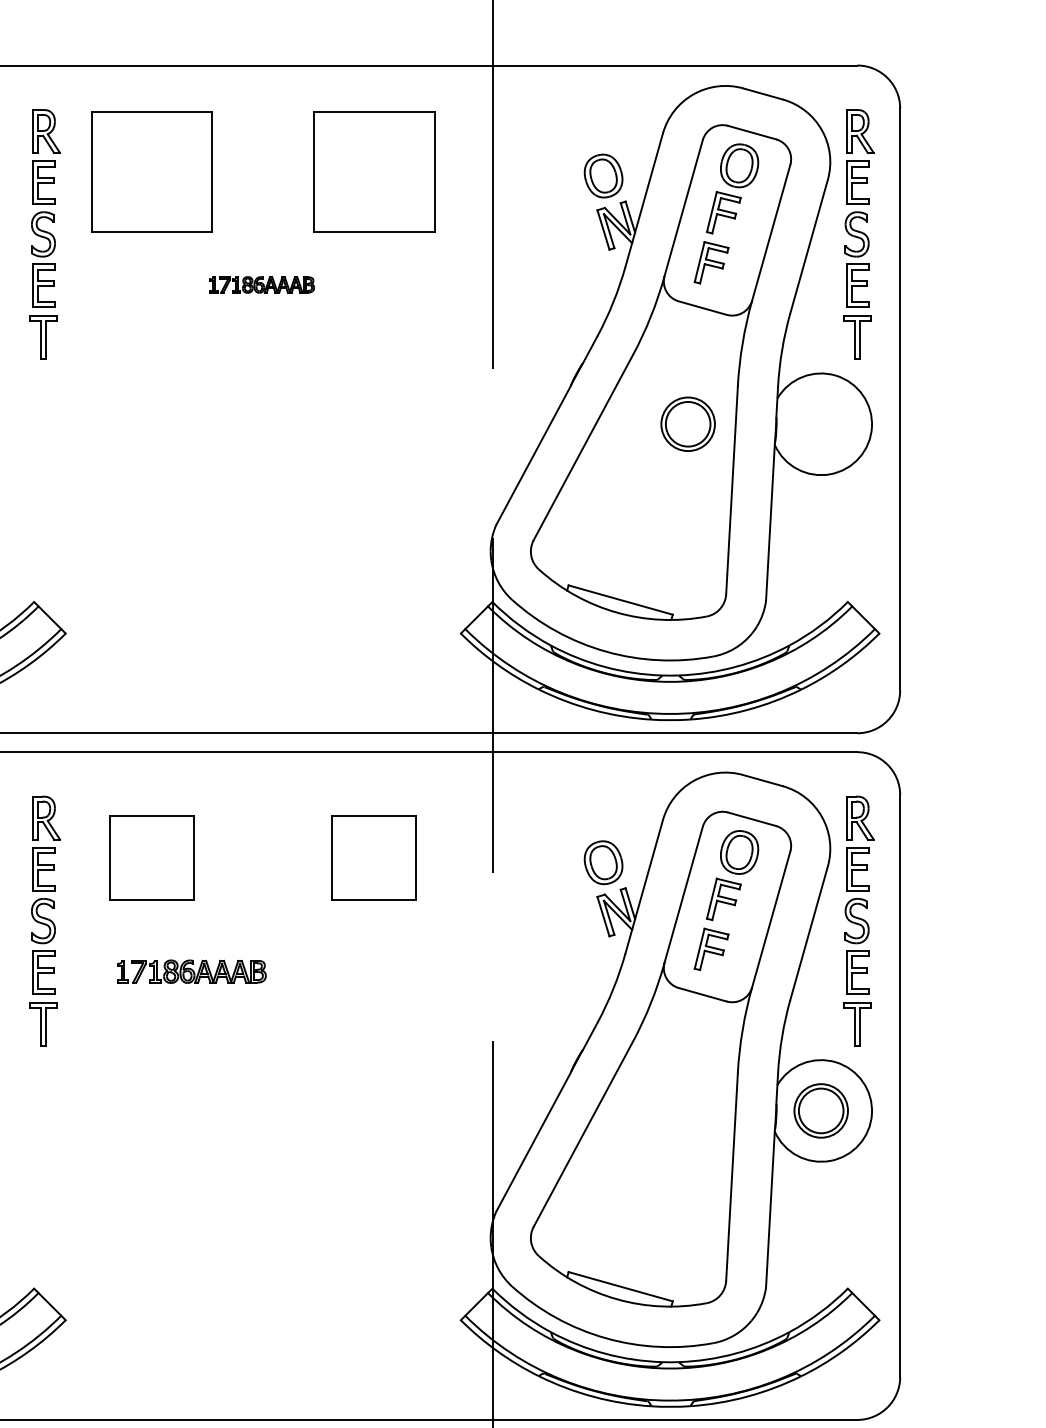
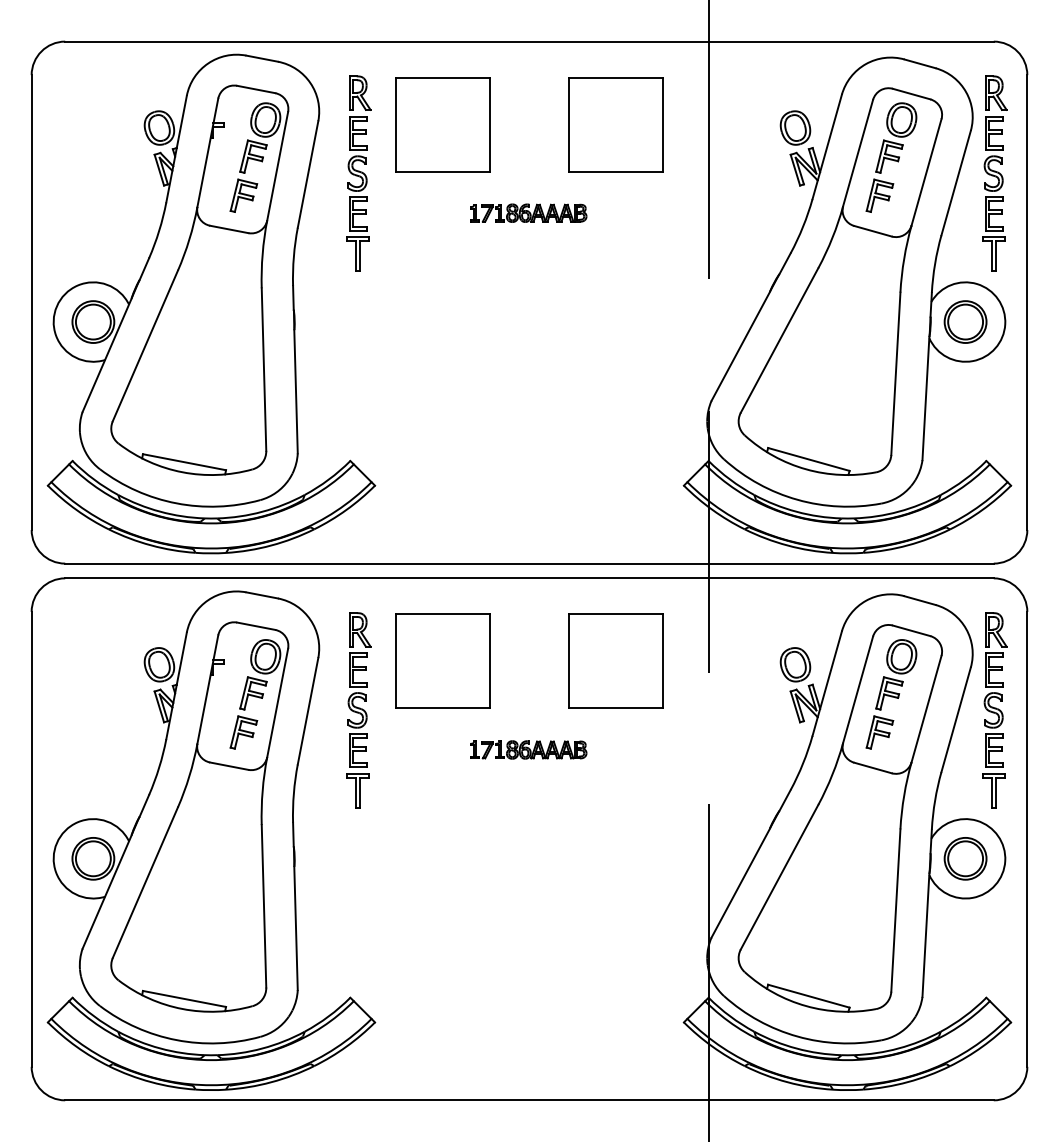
part: (262, 284) -> (528, 212), size x1.43
part: (688, 423) -> (965, 321), moved
part: (152, 857) -> (442, 660), size x1.43
part: (373, 857) -> (615, 660), size x1.43
part: (191, 971) -> (528, 749), moved

